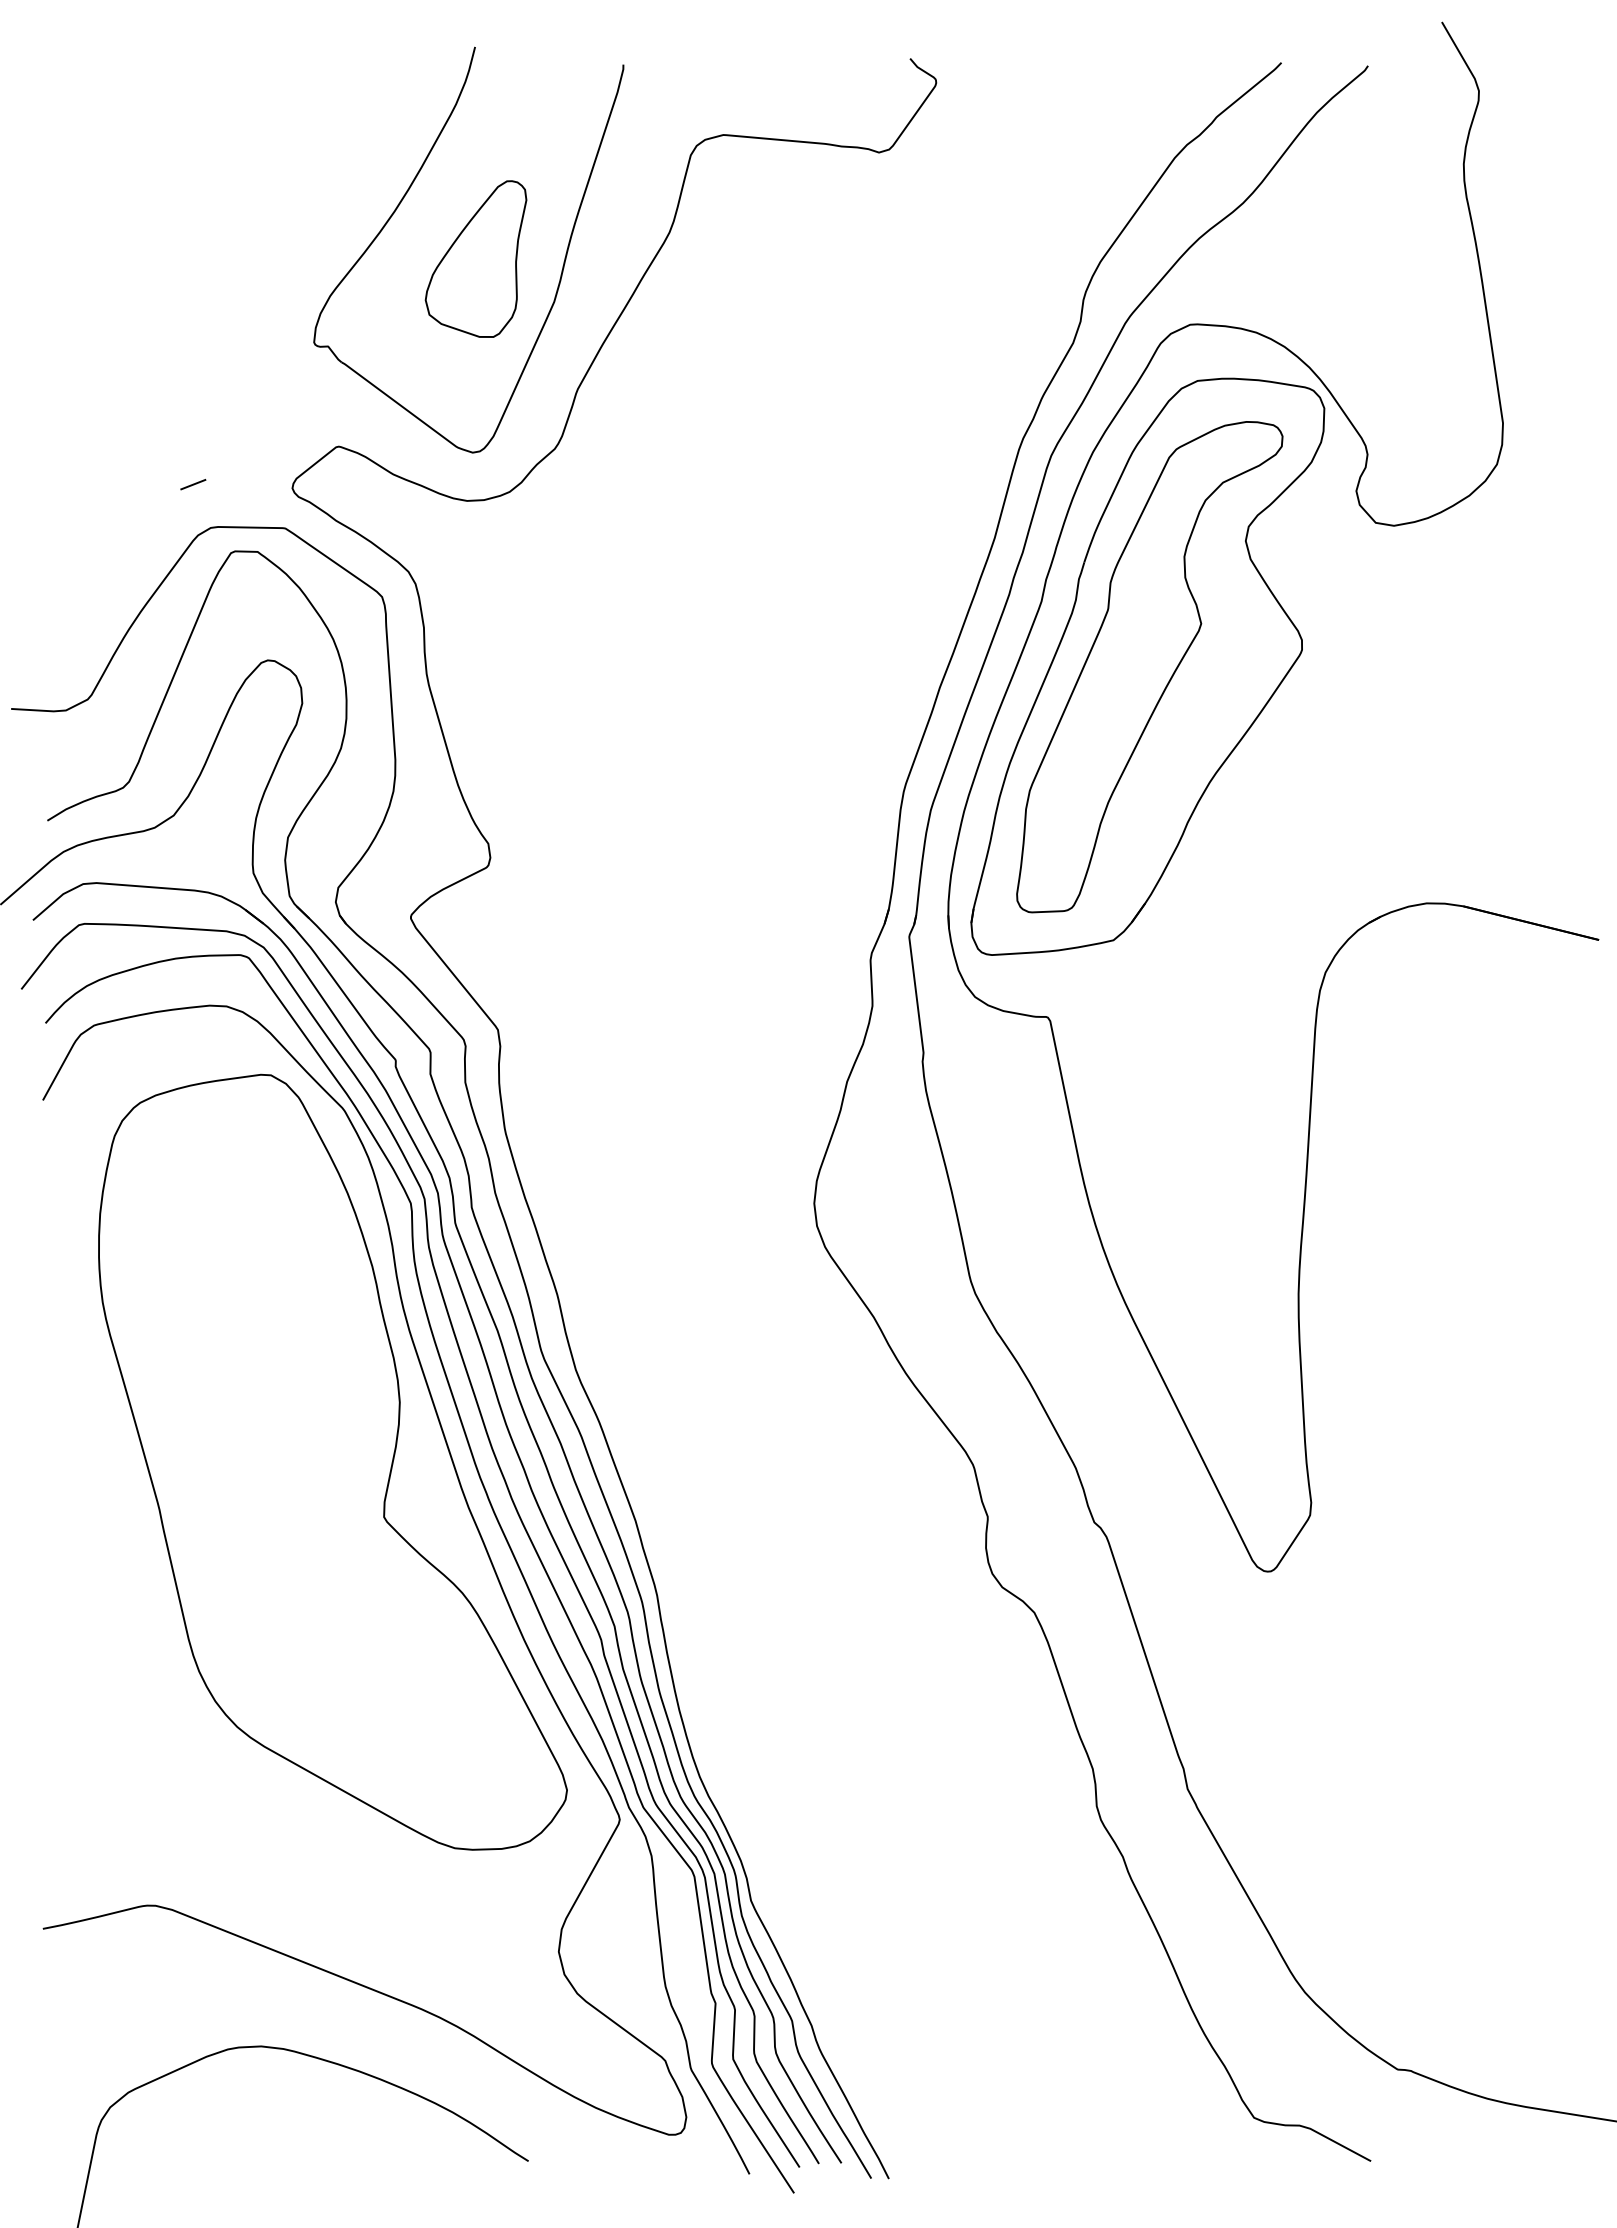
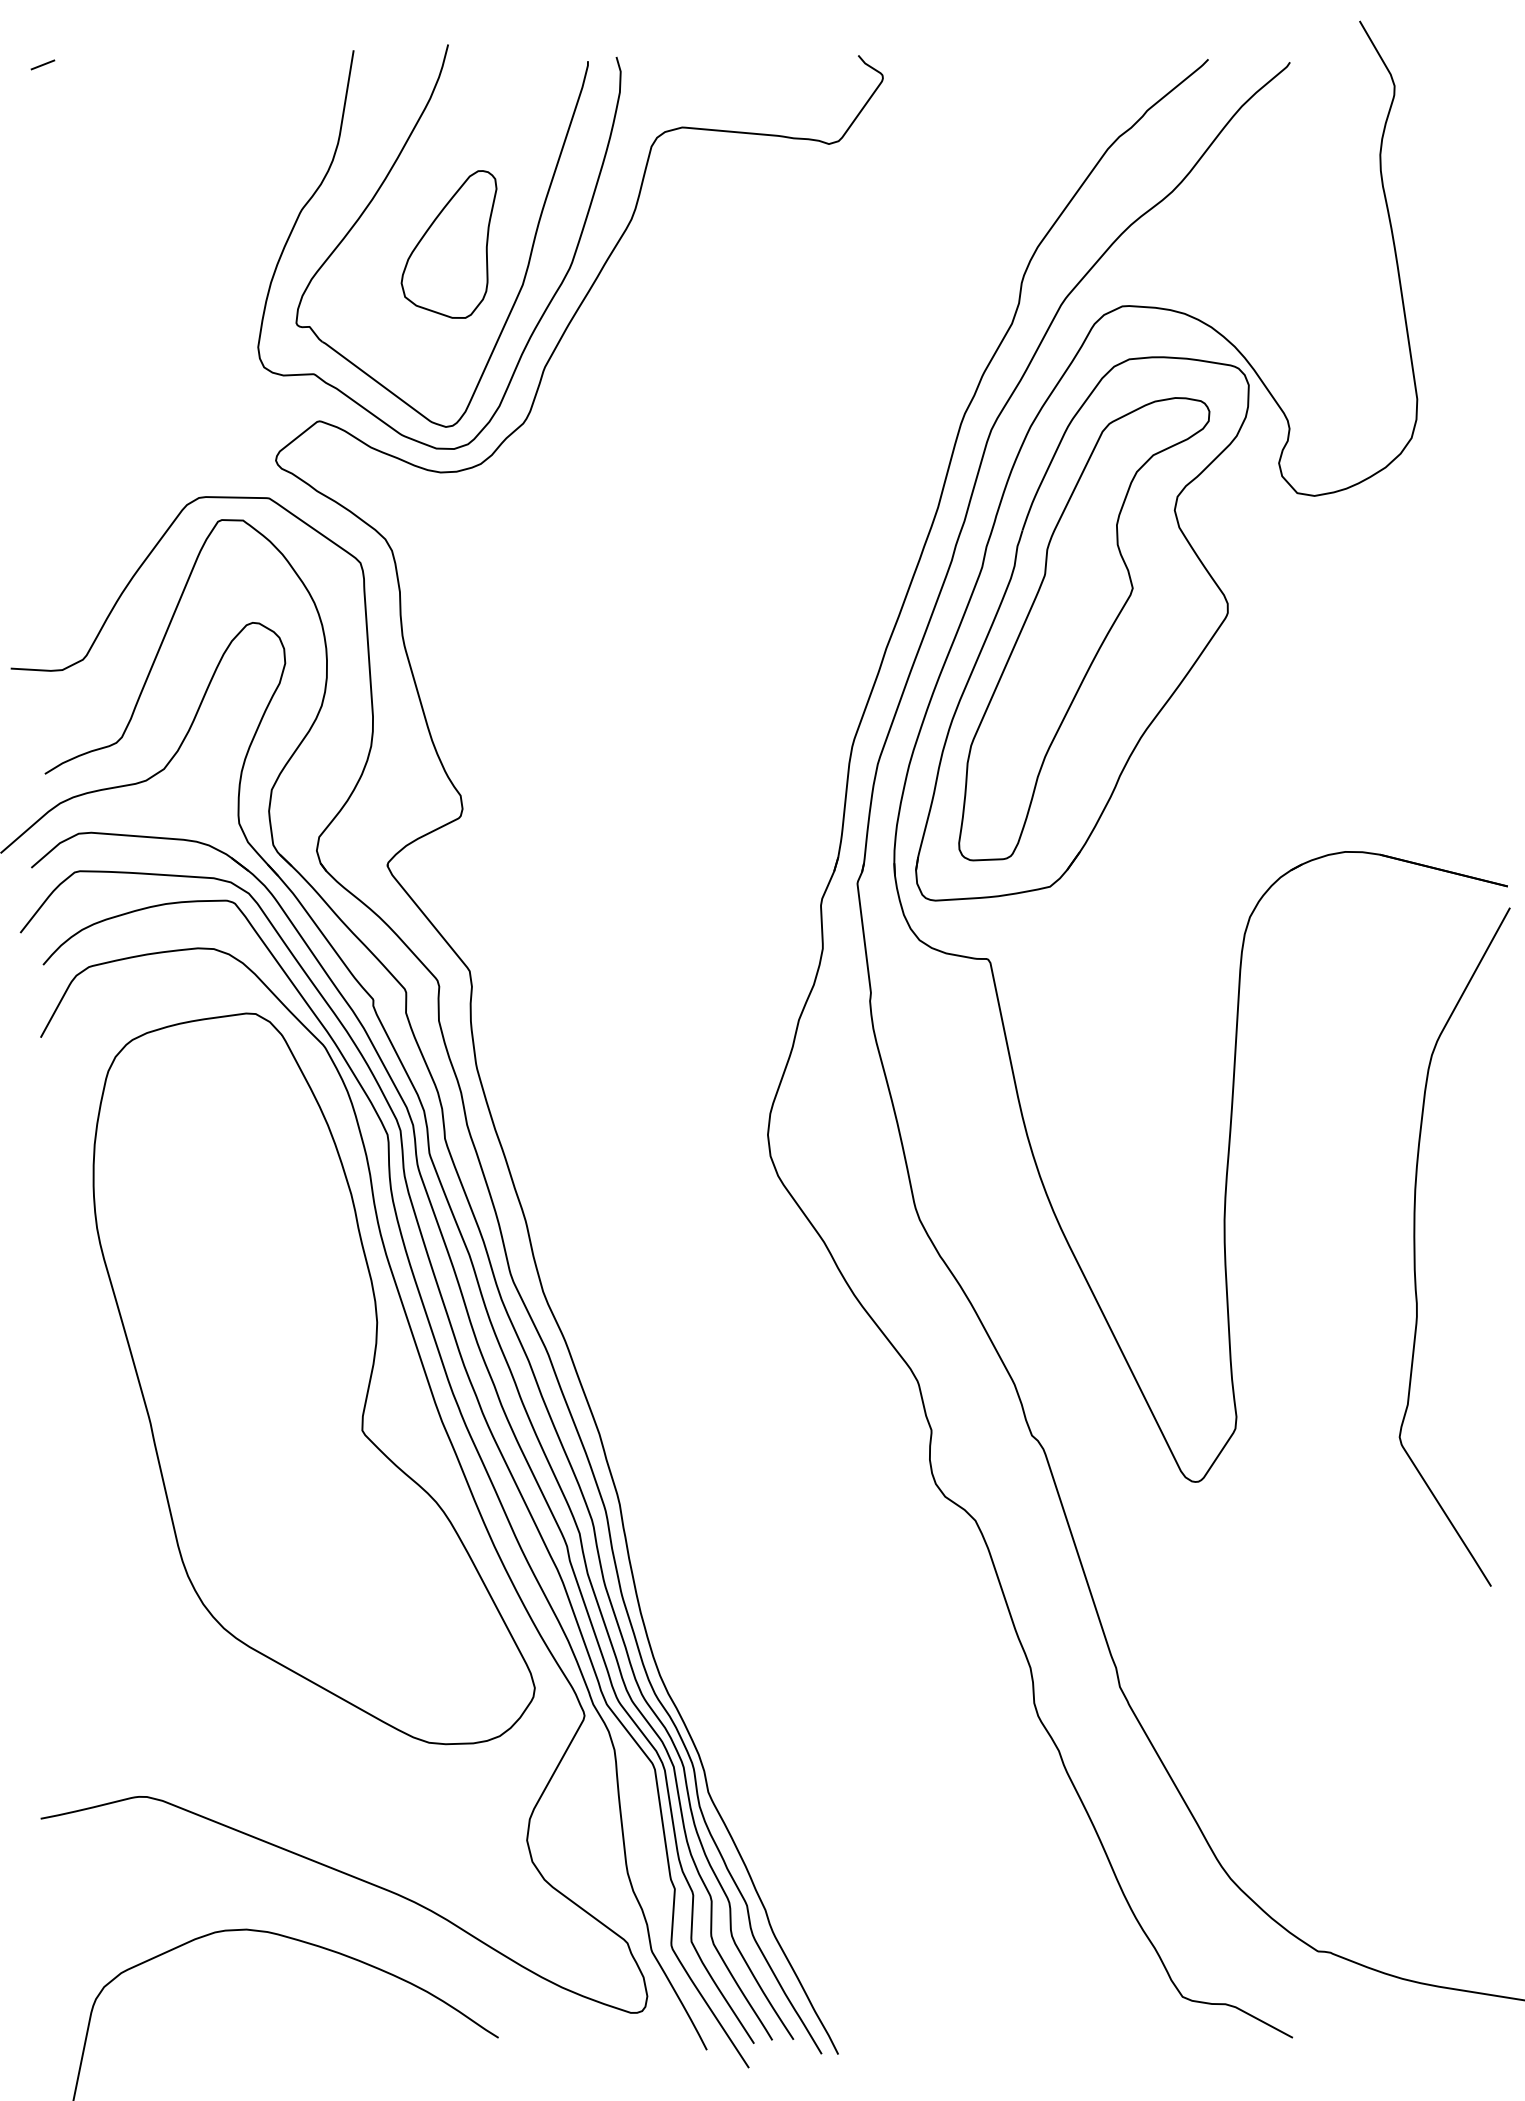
curve: (578, 326) -> (545, 308), added
line: (193, 484) -> (43, 64), moved
curve: (1500, 1322) -> (1414, 1247), added

